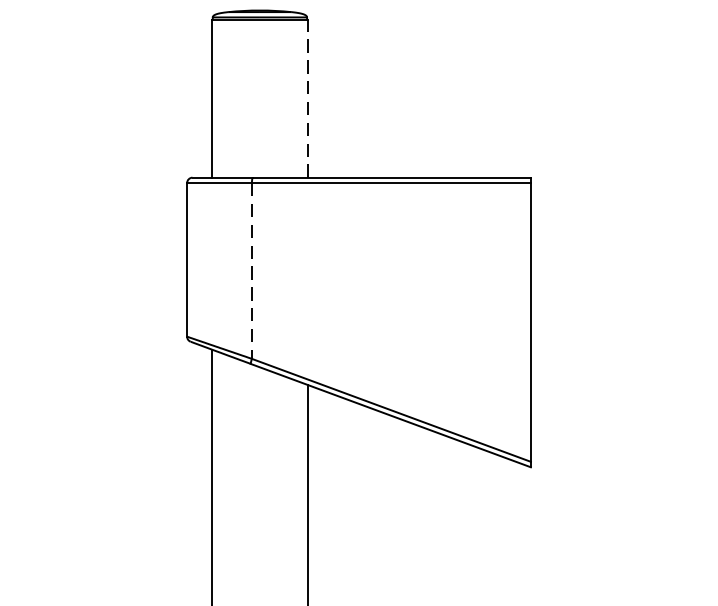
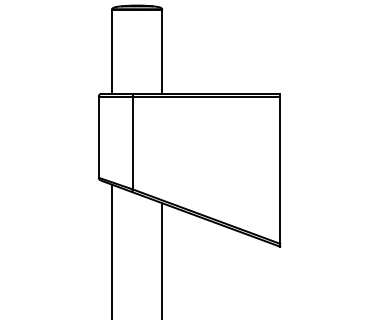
line: (307, 99) -> (162, 52), dashed -> solid
line: (252, 271) -> (133, 143), dashed -> solid

